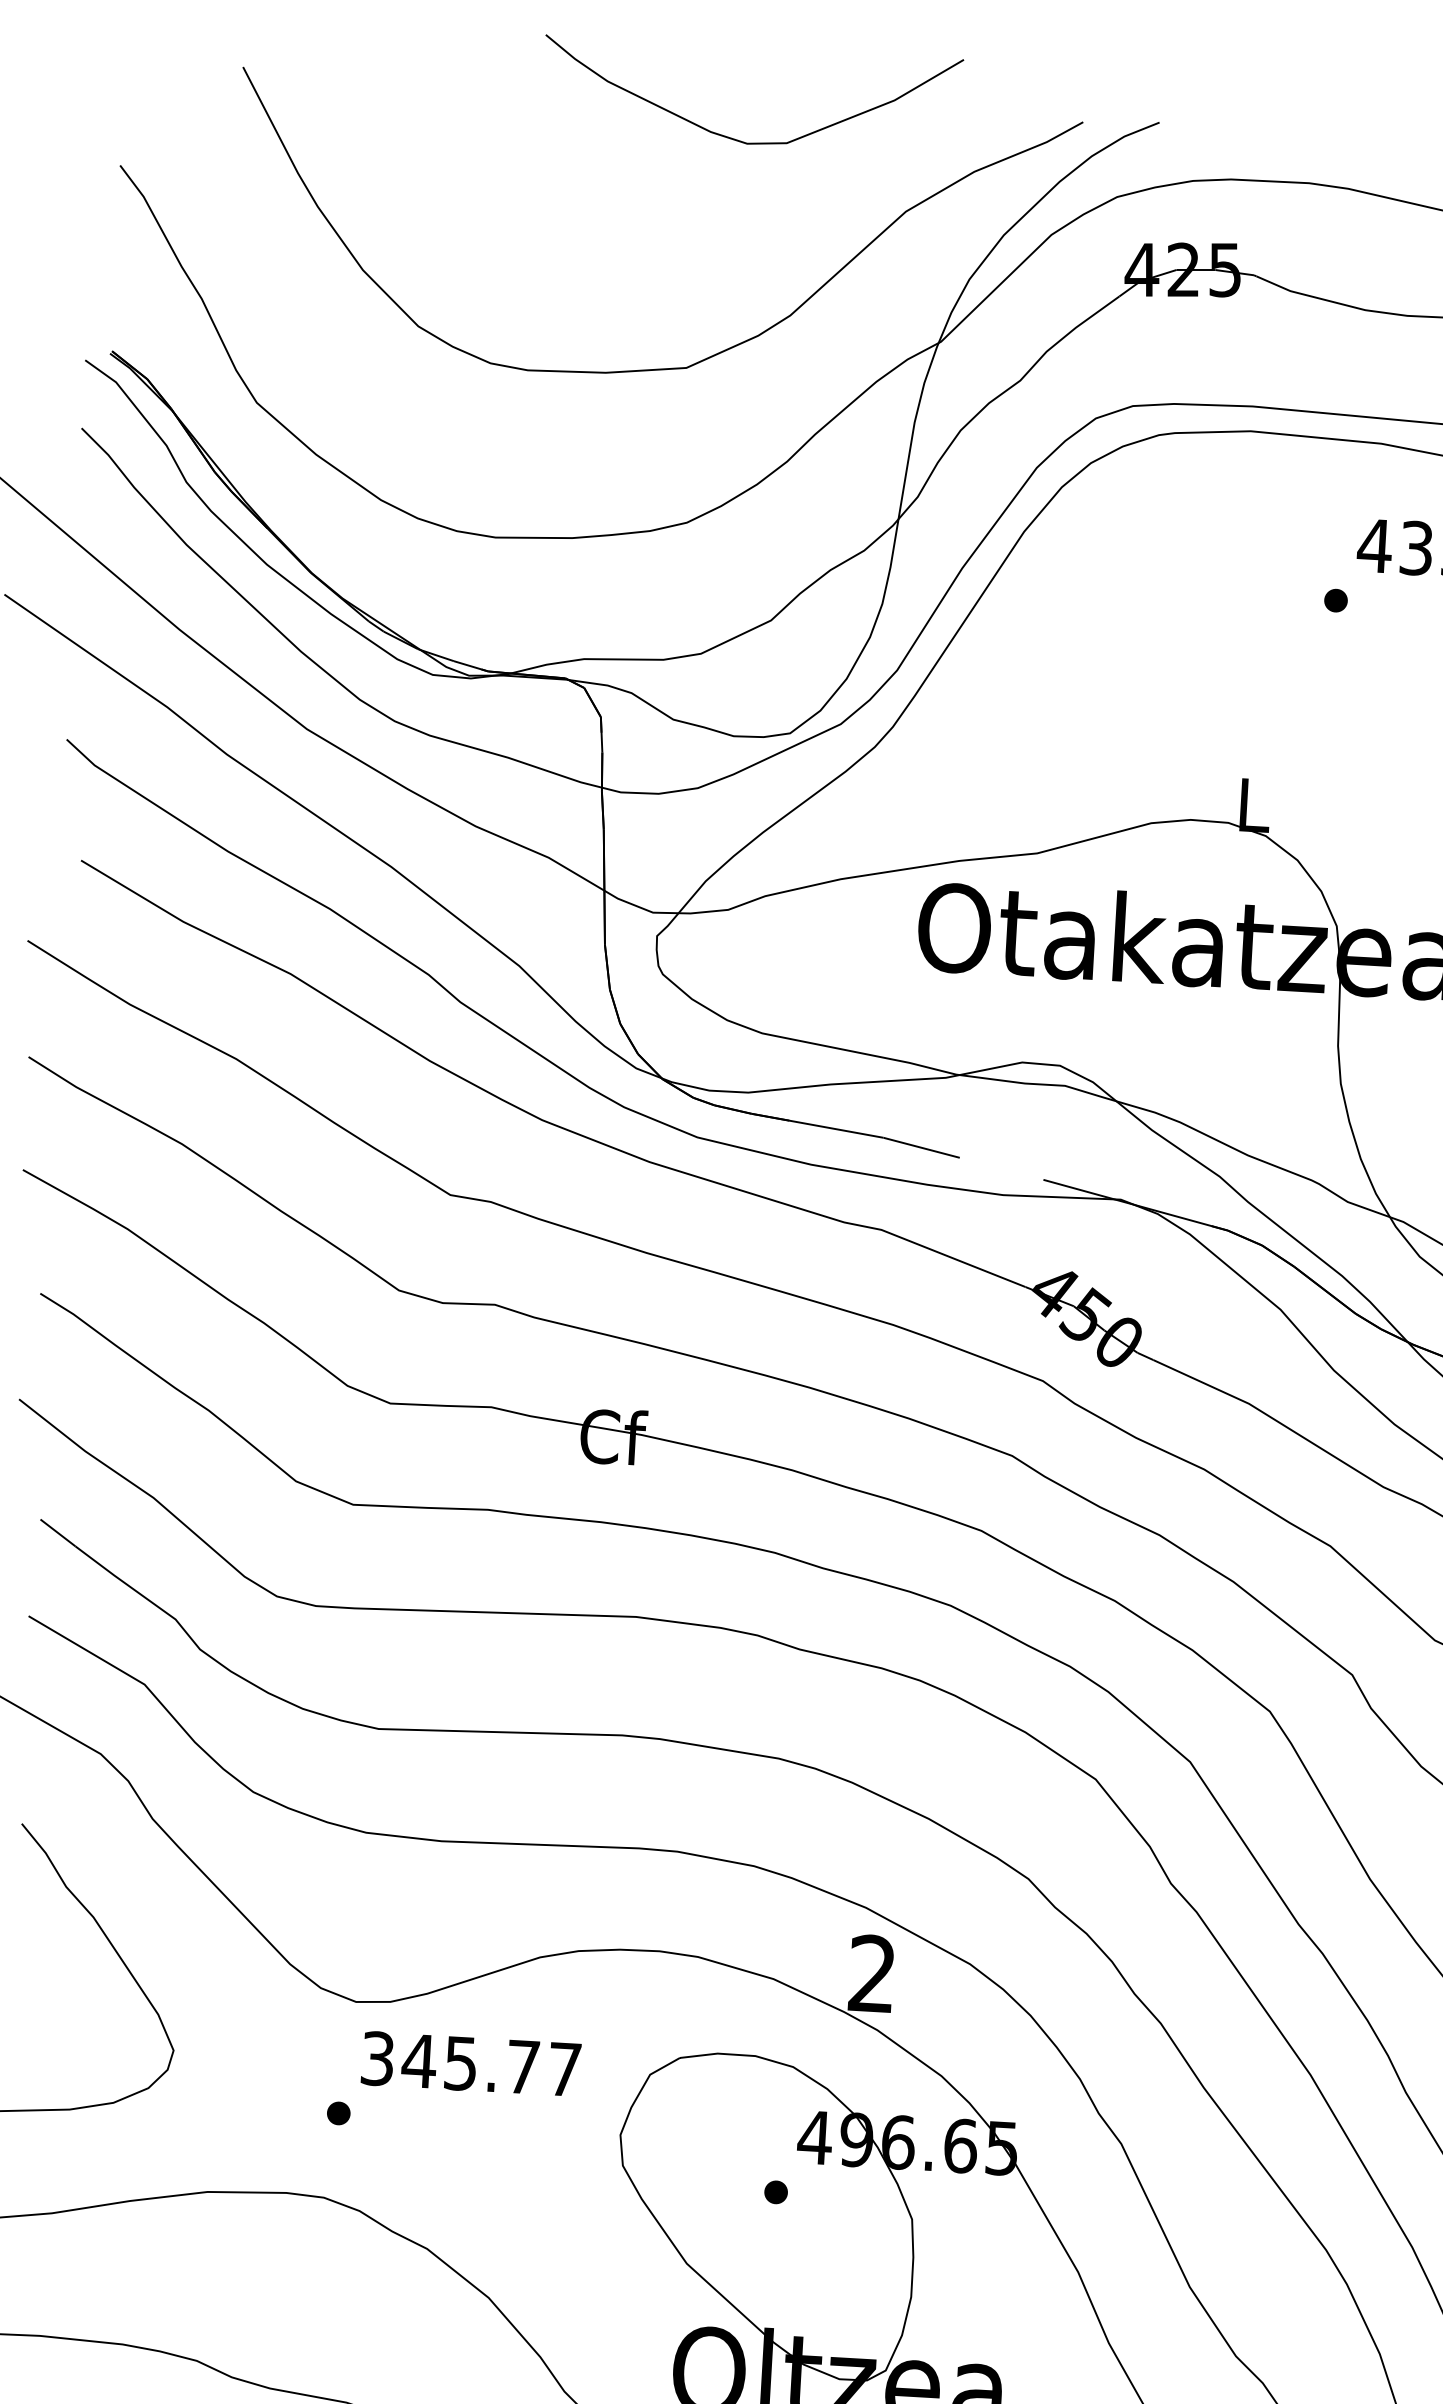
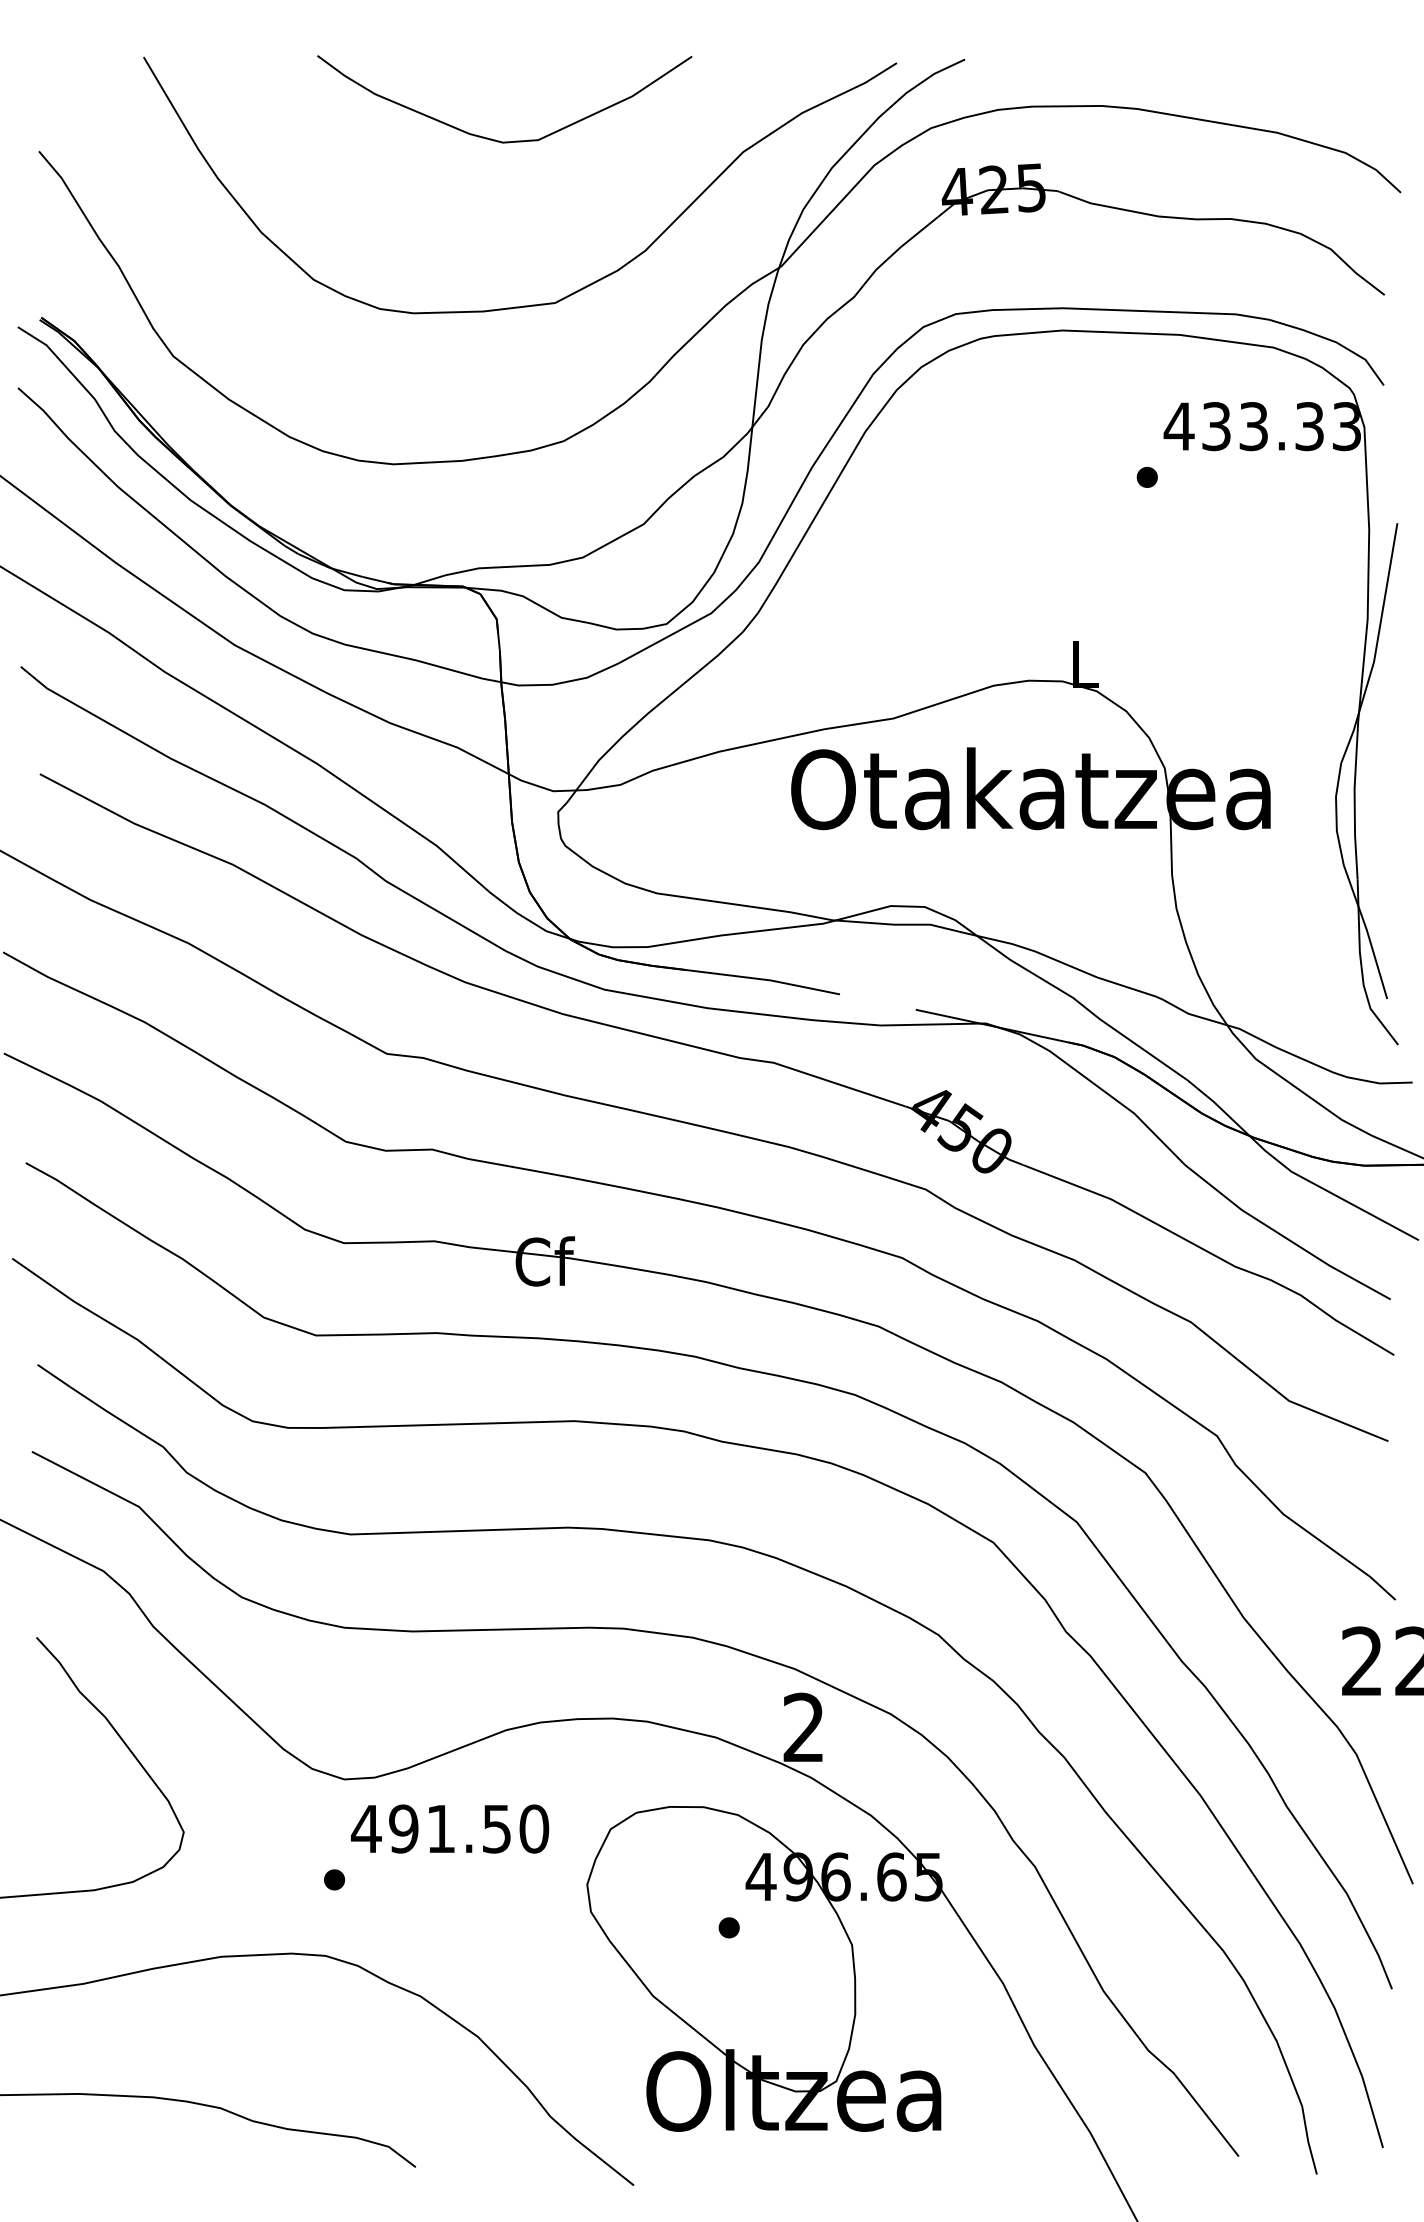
curve: (739, 139) -> (495, 139), moved
text: (471, 2063) -> (450, 1828), 345.77 -> 491.50

